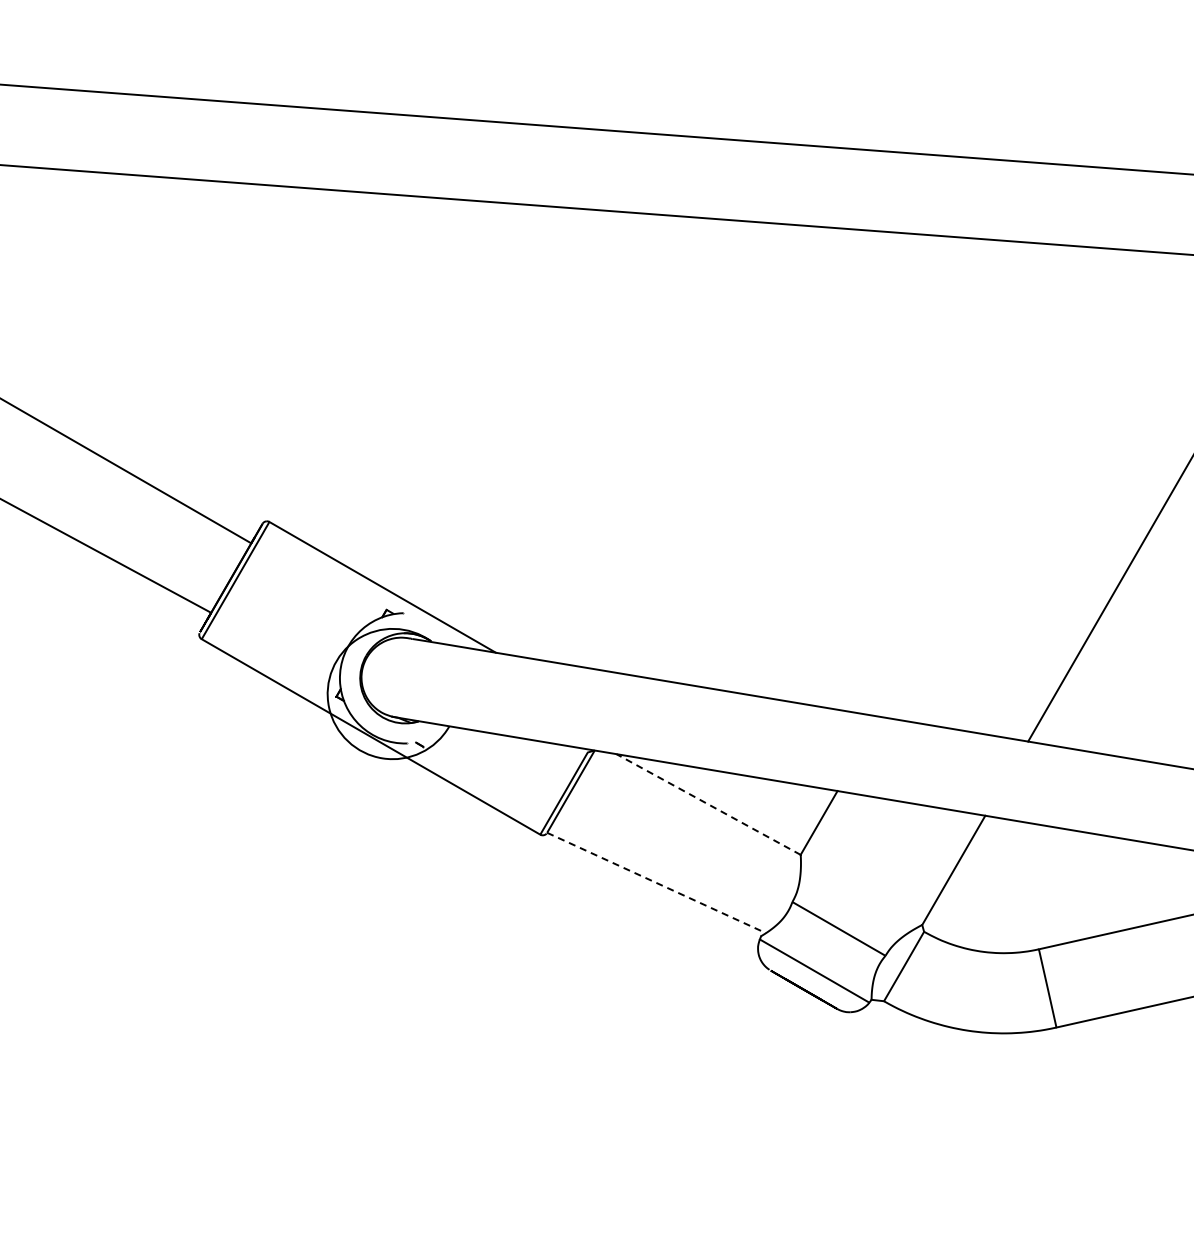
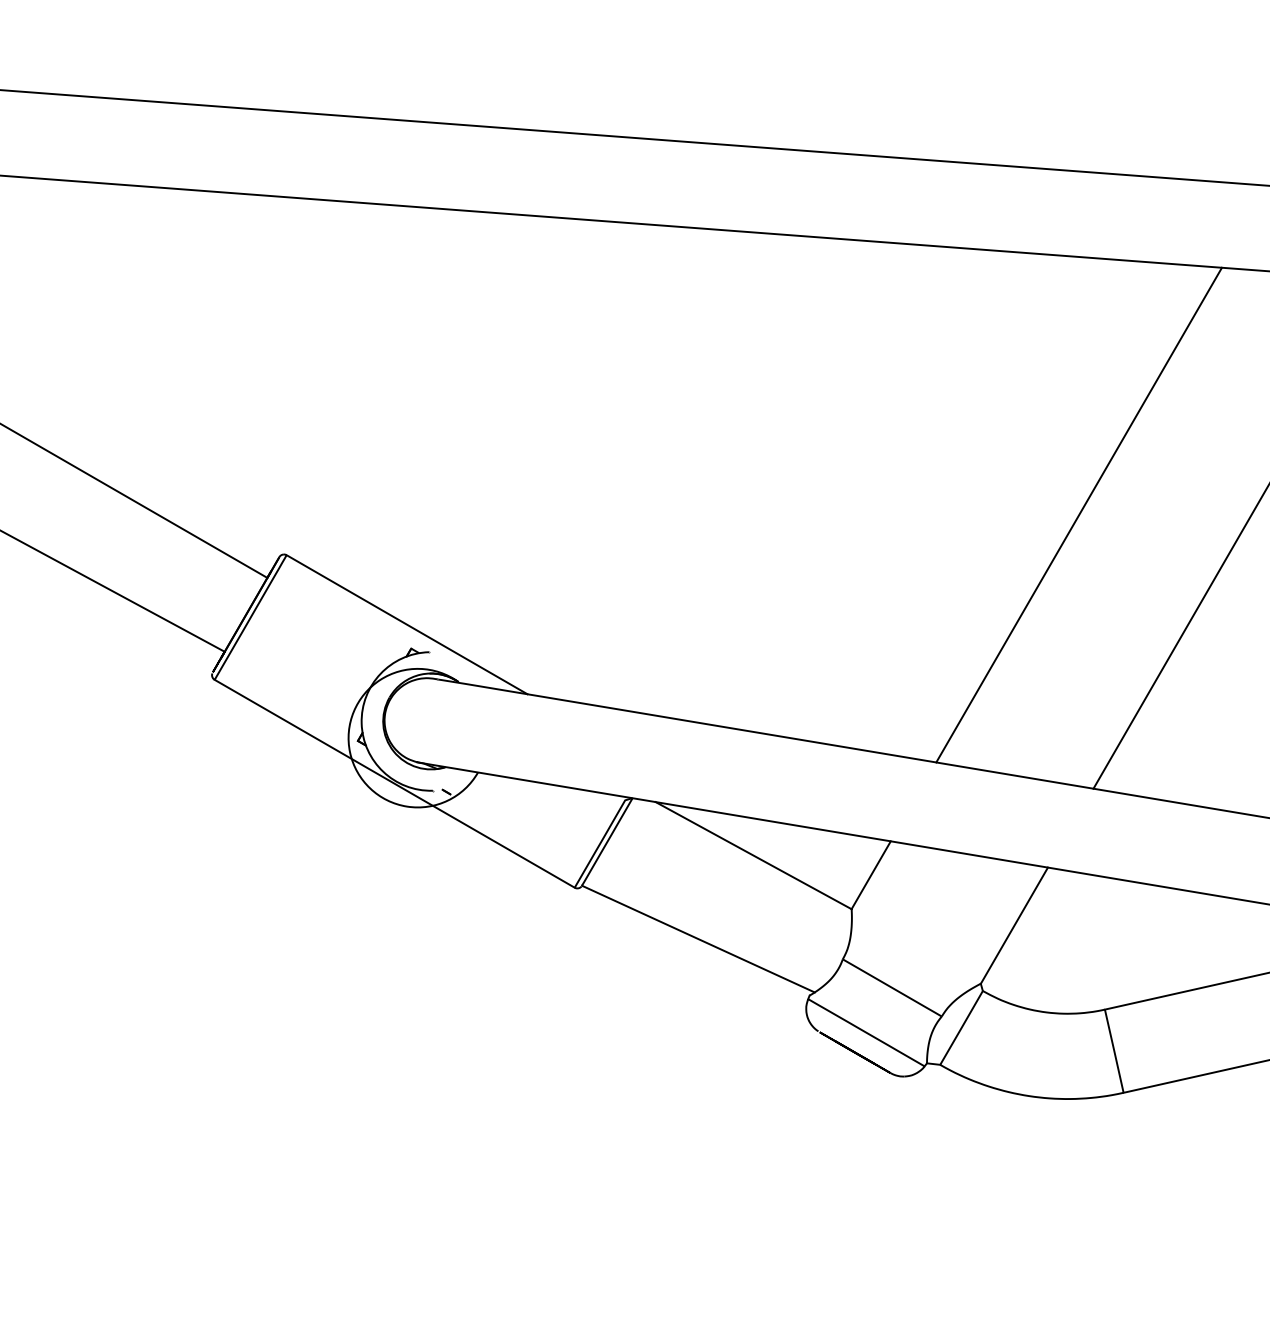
line: (1014, 483) -> (1078, 514), added
line: (708, 804) -> (753, 855), dashed -> solid
line: (657, 883) -> (699, 939), dashed -> solid

